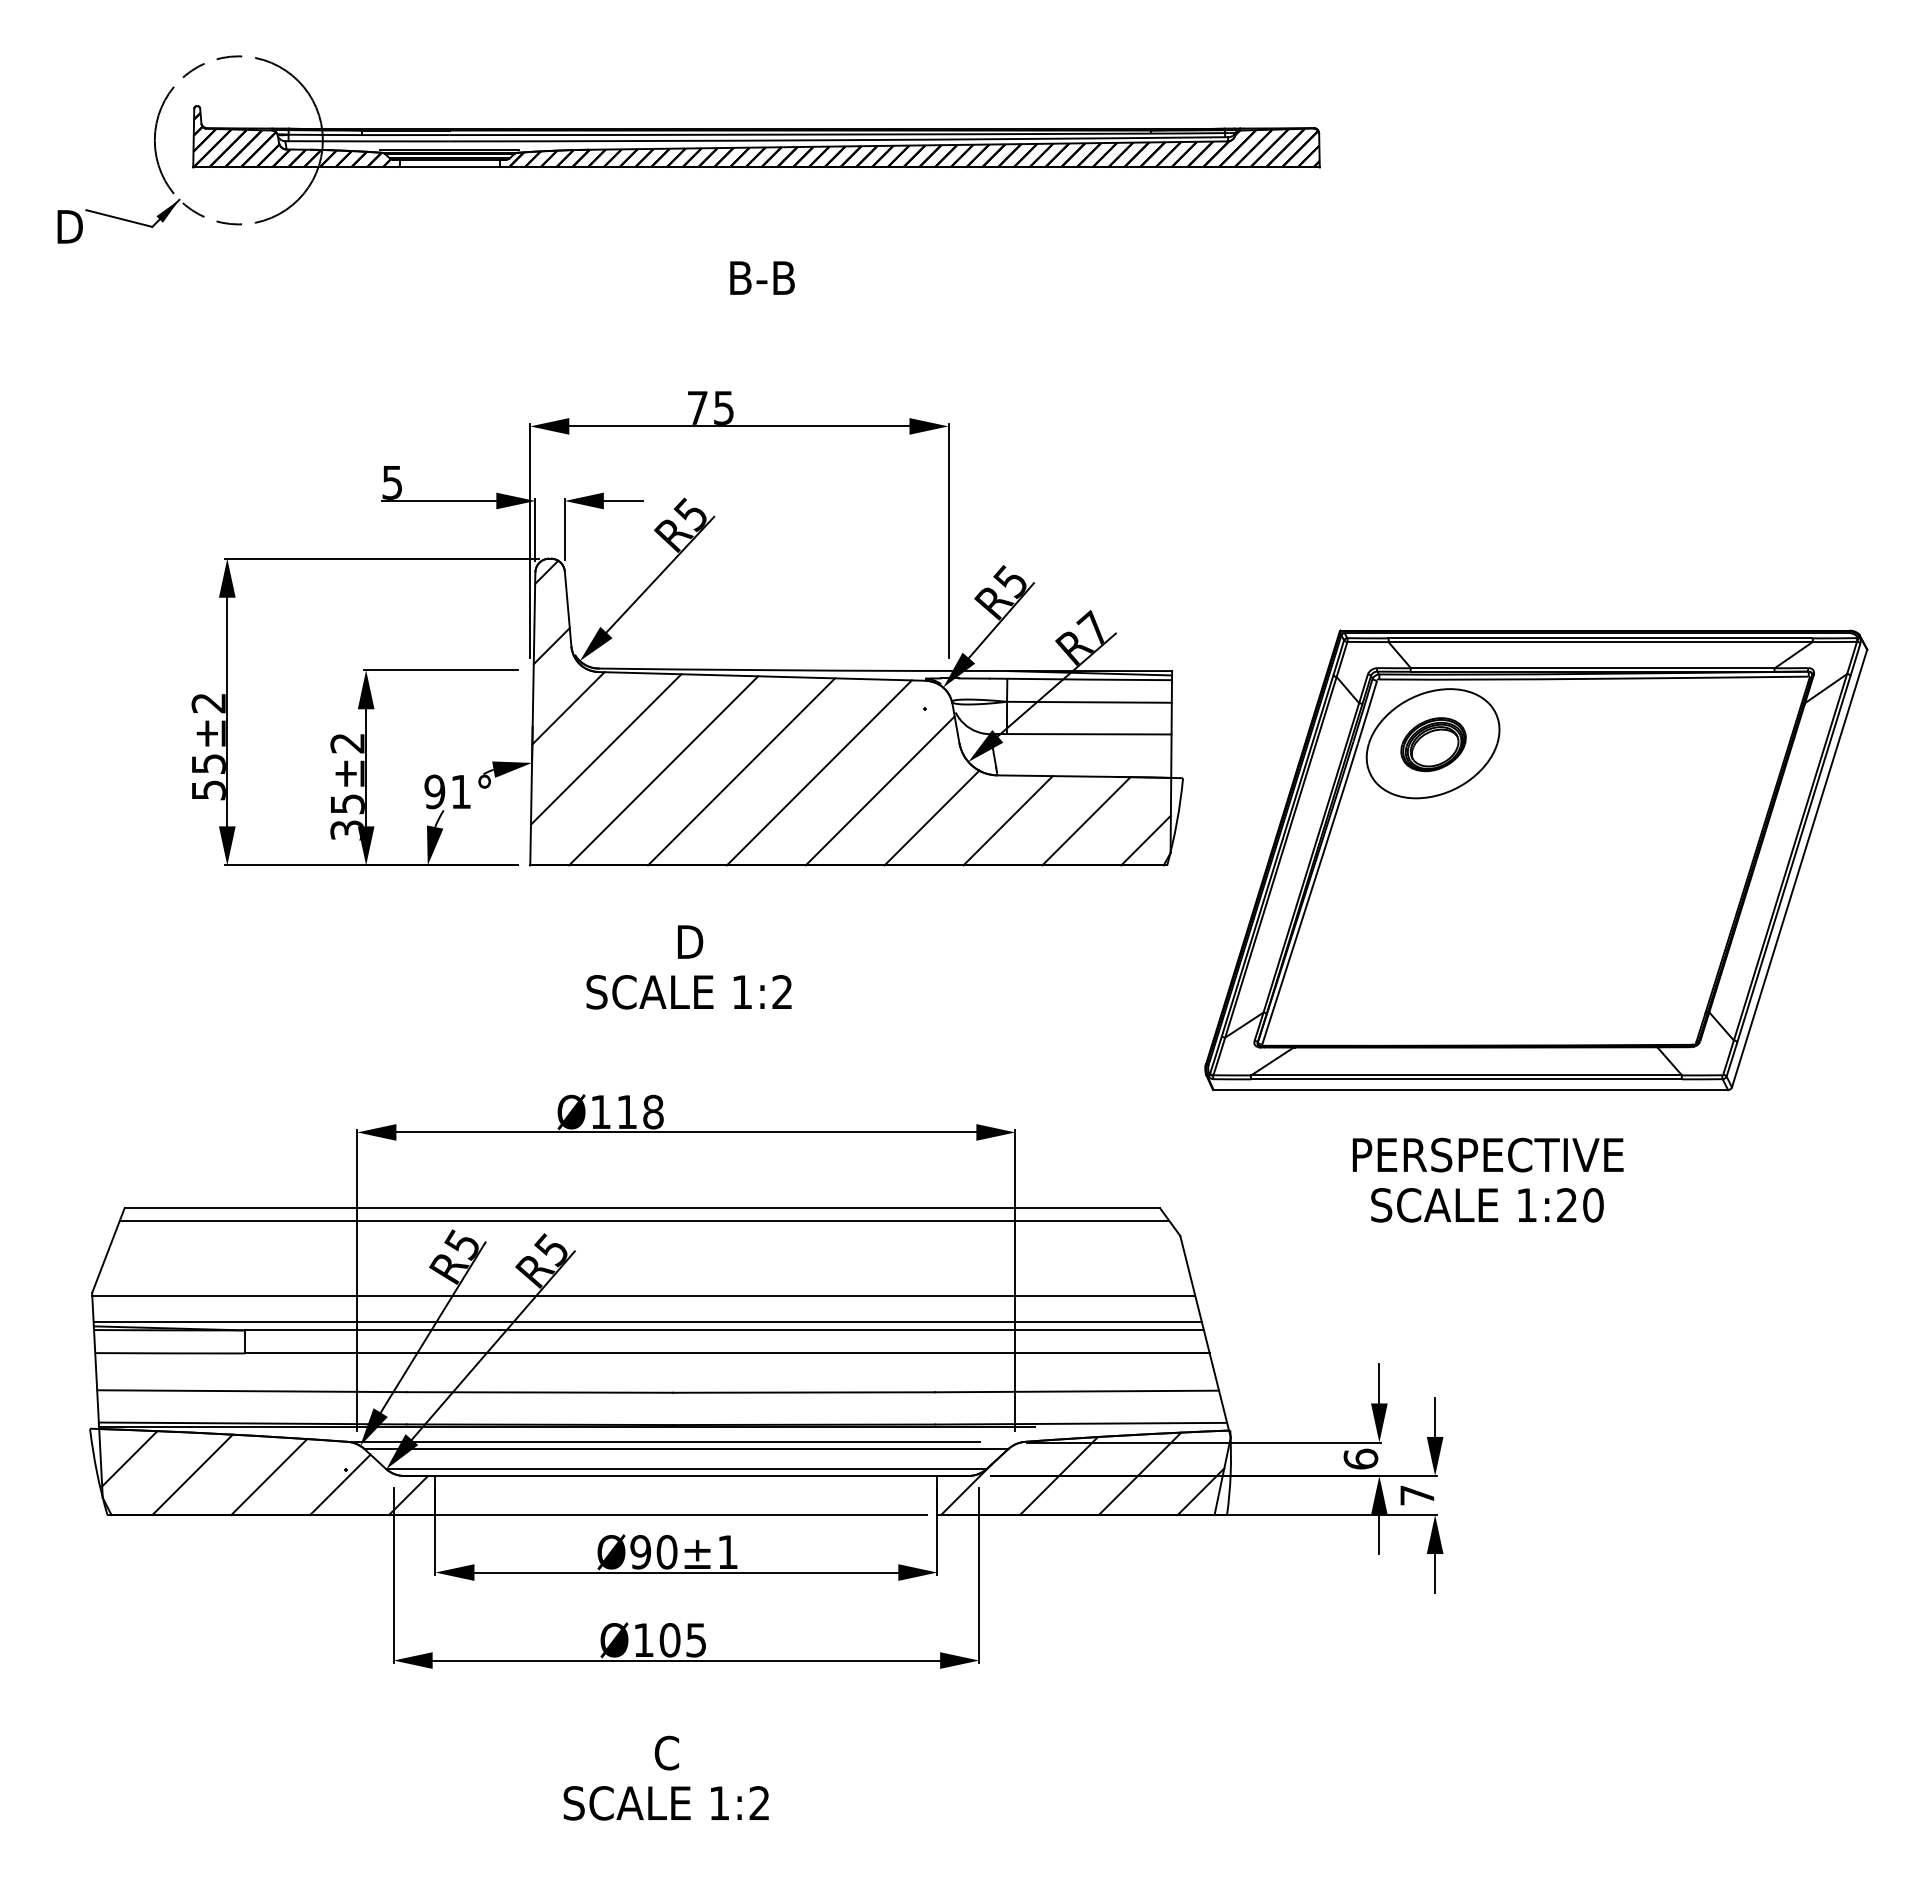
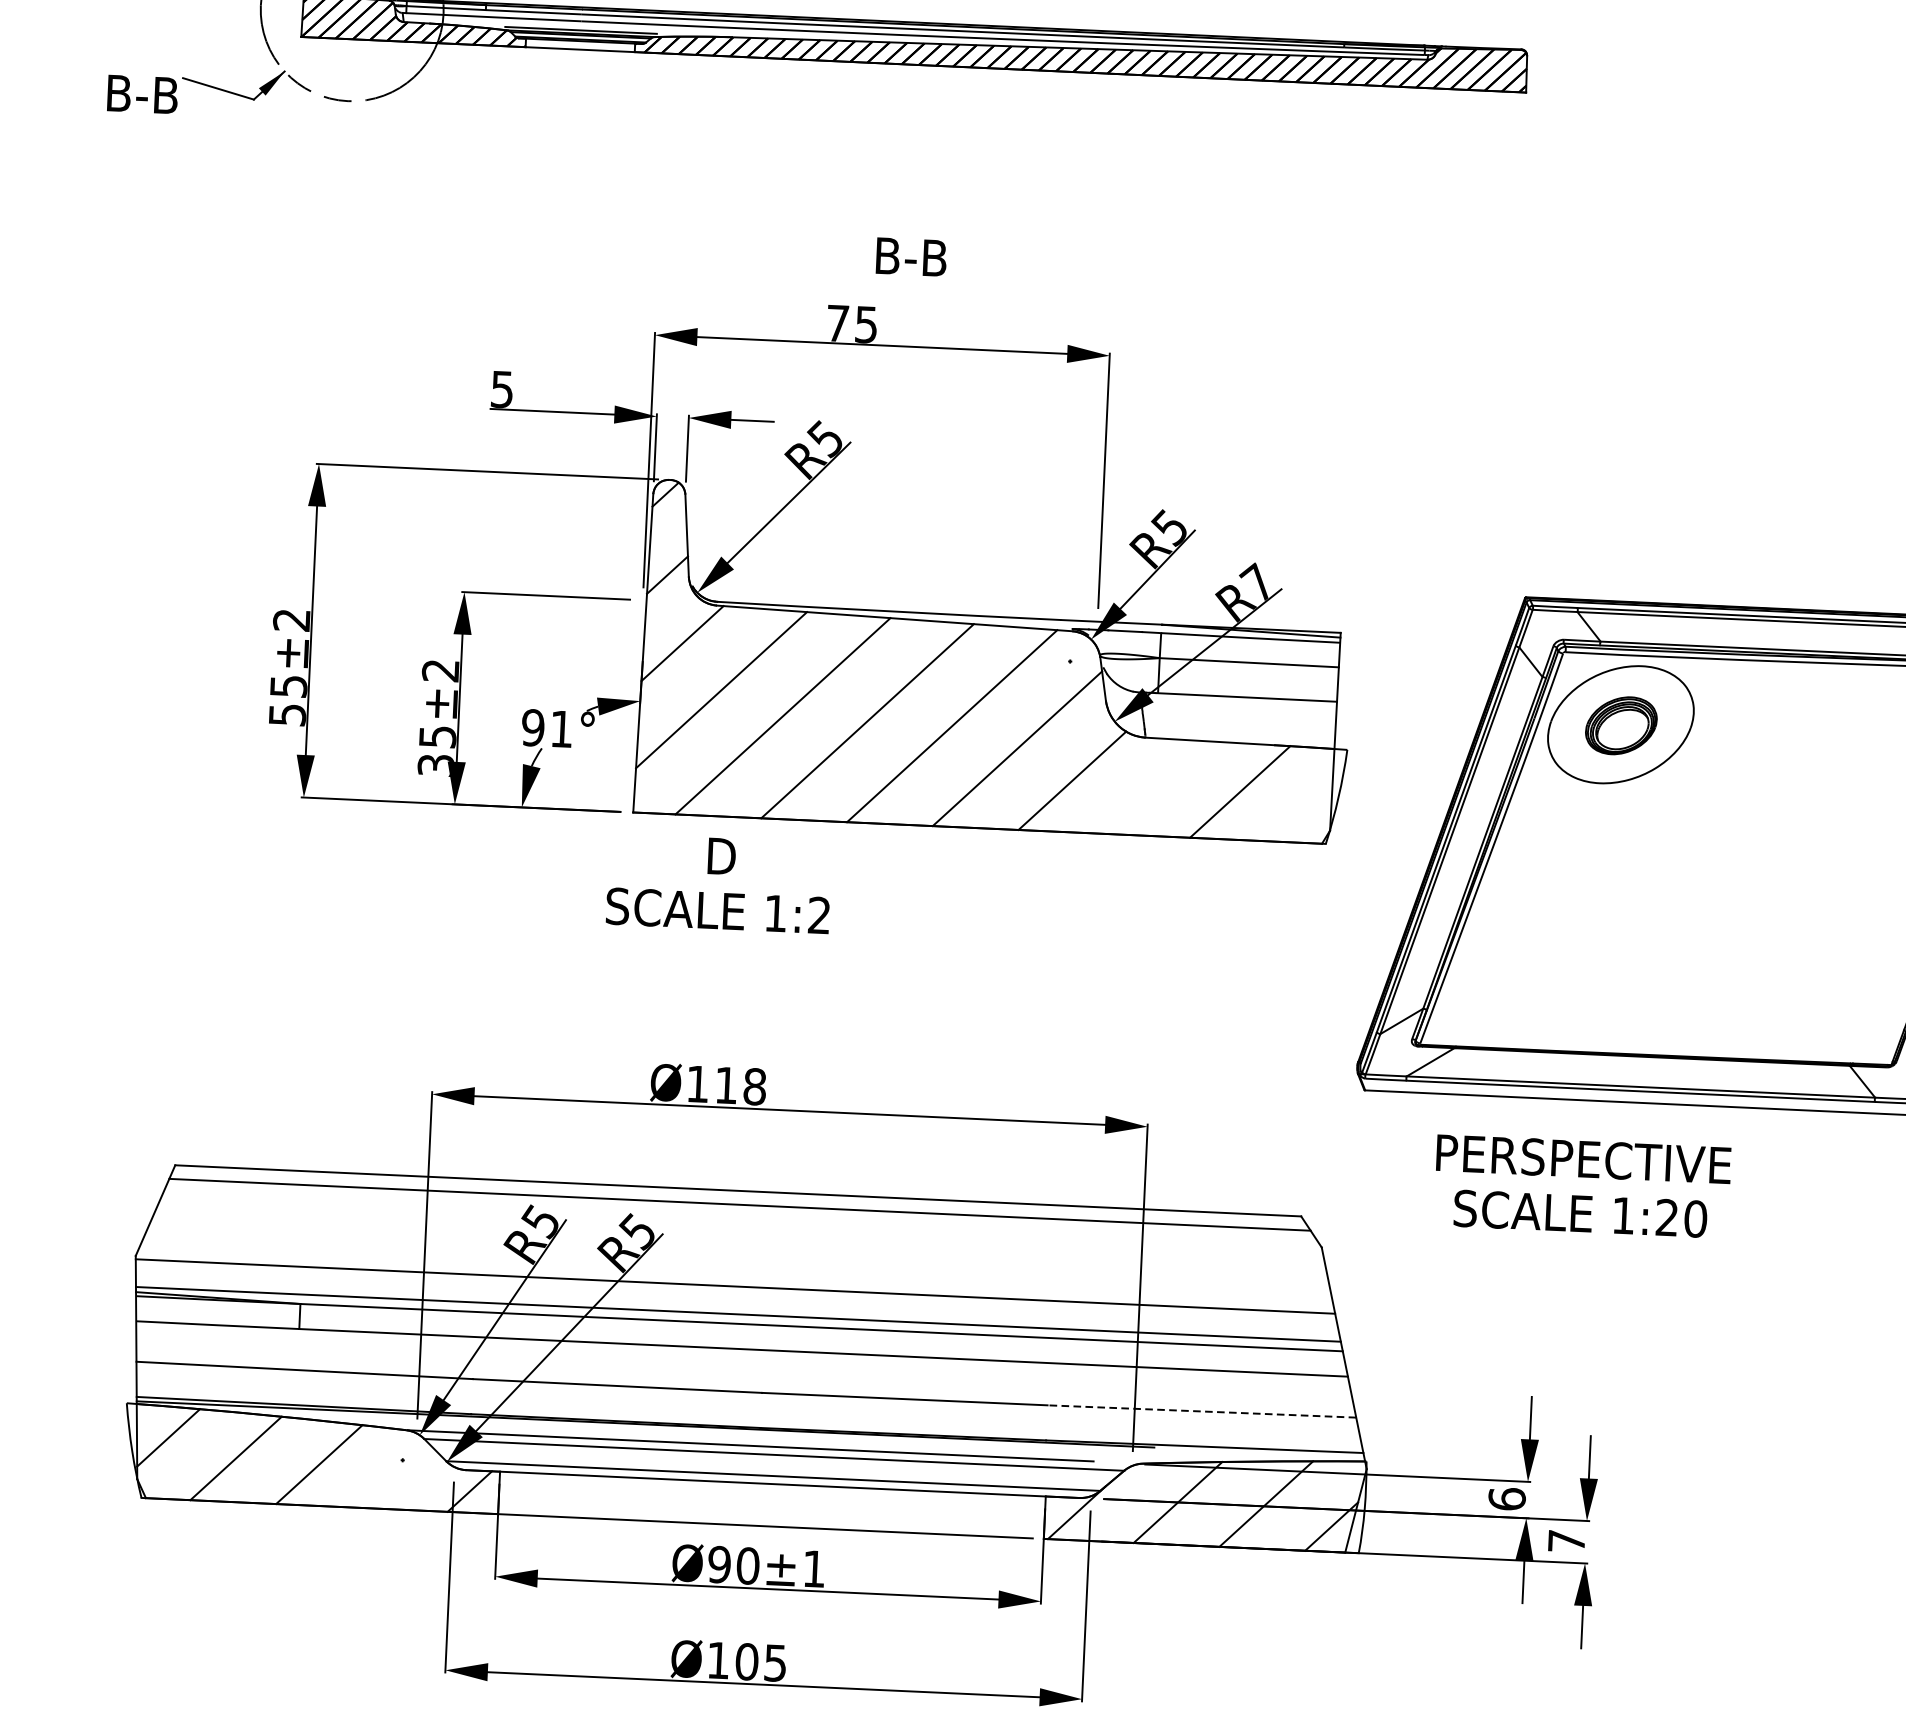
text: (50, 226) -> (143, 94), D -> B-B
text: (762, 277) -> (911, 256), moved
line: (1007, 820) -> (1154, 787), removed
line: (1145, 840) -> (1303, 815), removed
text: (688, 967) -> (718, 884), moved
text: (1487, 1179) -> (1581, 1185), moved
line: (1077, 1391) -> (1202, 1411), solid -> dashed
line: (340, 1484) -> (396, 1476), removed

